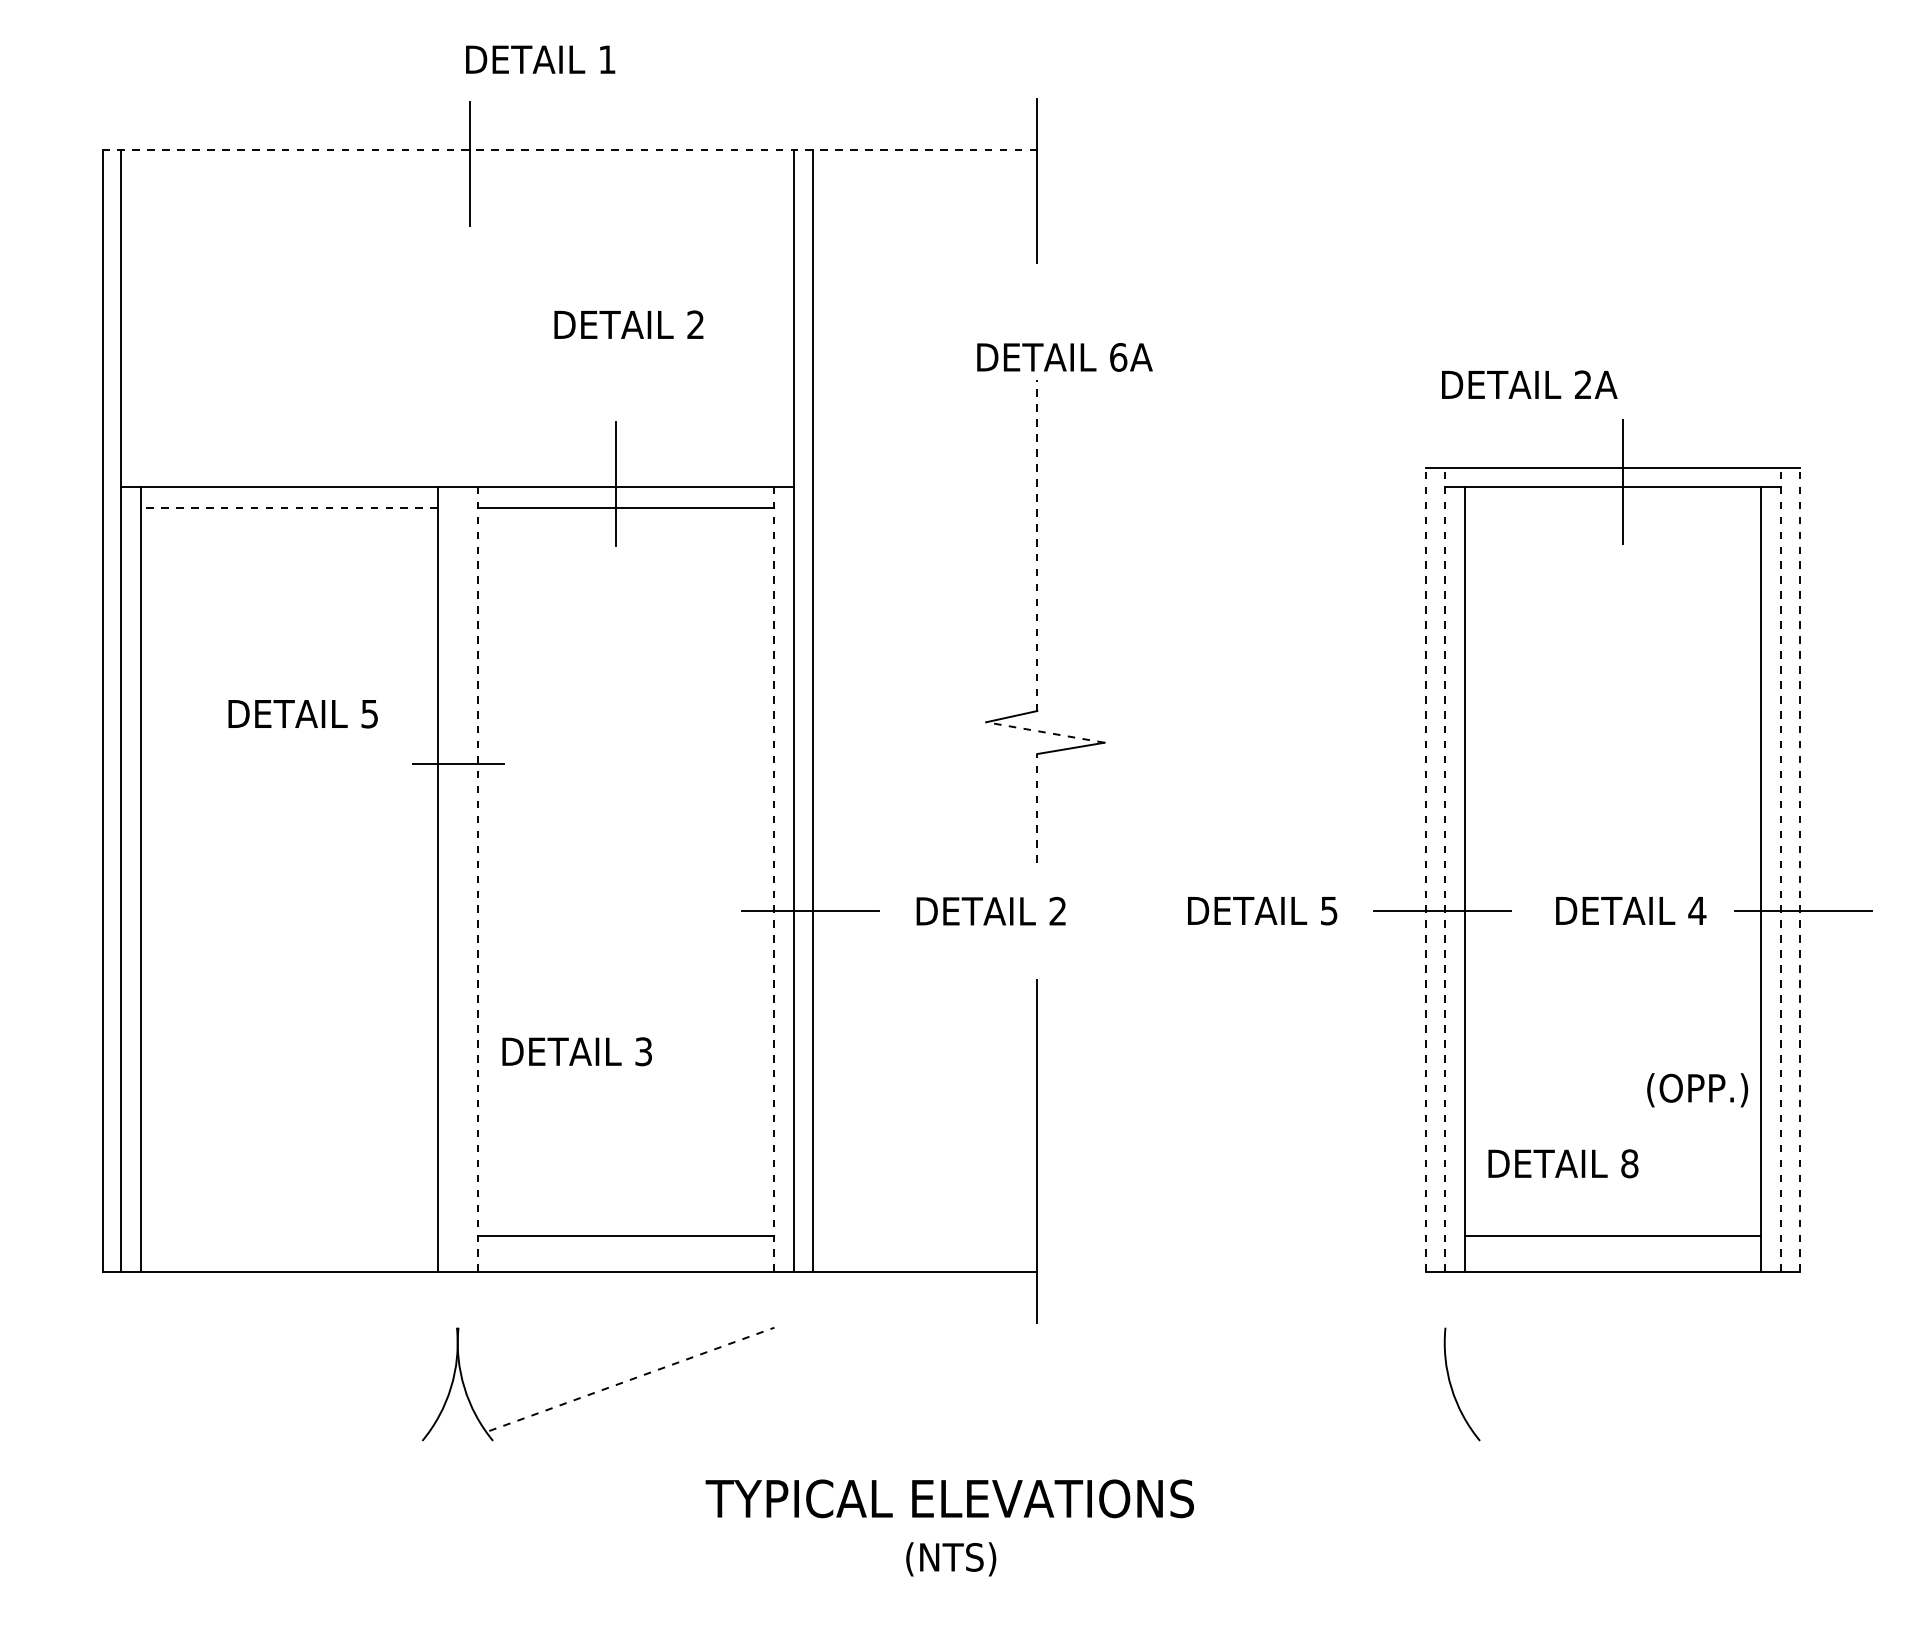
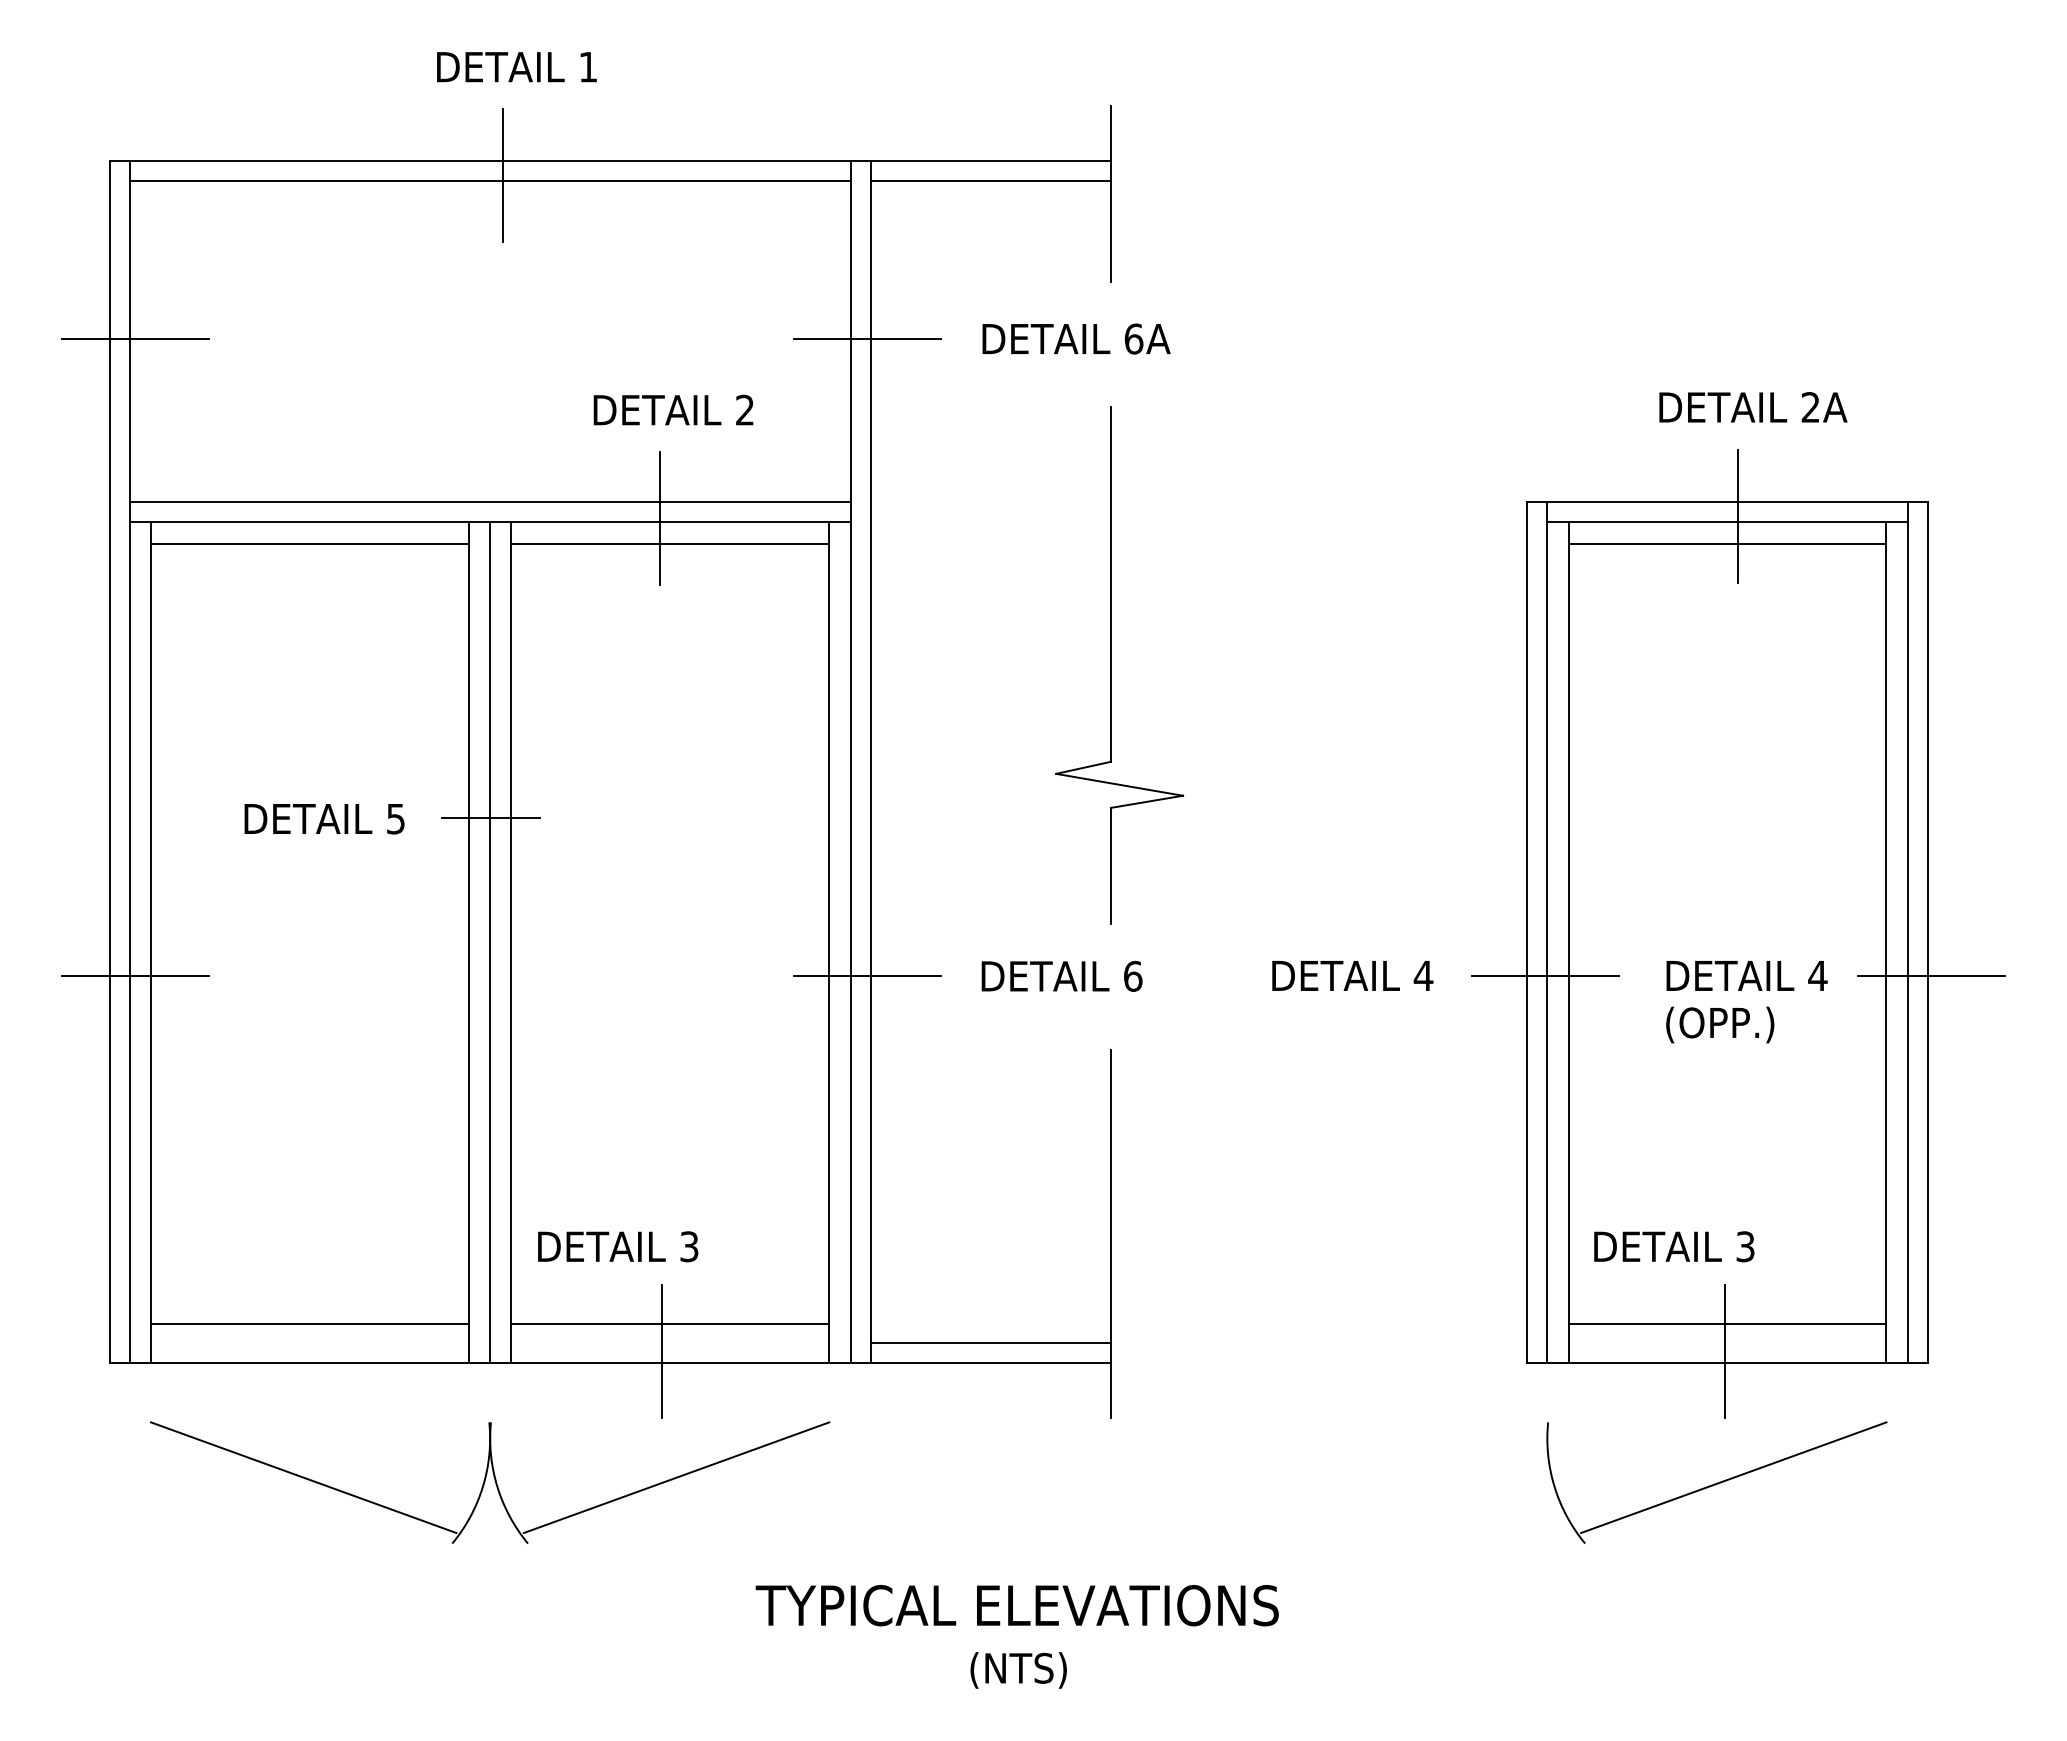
text: (540, 60) -> (516, 67), moved
line: (570, 150) -> (610, 161), dashed -> solid
line: (457, 169) -> (489, 181), added
line: (924, 169) -> (990, 181), added
line: (126, 315) -> (135, 338), added
line: (810, 315) -> (867, 338), added
text: (628, 324) -> (673, 409), moved
text: (1064, 356) -> (1076, 338), moved
text: (1529, 384) -> (1753, 407), moved
line: (457, 468) -> (489, 501), added
line: (289, 508) -> (309, 544), dashed -> solid
line: (1612, 508) -> (1727, 544), added
line: (1036, 544) -> (1110, 583), dashed -> solid
text: (303, 714) -> (324, 819), moved
line: (1045, 732) -> (1119, 784), dashed -> solid
line: (1036, 807) -> (1110, 865), dashed -> solid
line: (1426, 870) -> (1527, 932), dashed -> solid
line: (1444, 870) -> (1547, 932), dashed -> solid
line: (1780, 870) -> (1907, 932), dashed -> solid
line: (1799, 870) -> (1927, 932), dashed -> solid
line: (458, 878) -> (490, 941), added
line: (477, 879) -> (511, 942), dashed -> solid
line: (774, 879) -> (829, 942), dashed -> solid
text: (1058, 910) -> (1133, 975), 2 -> 6
line: (126, 911) -> (135, 976), added
text: (1329, 911) -> (1423, 976), 5 -> 4
text: (577, 1051) -> (618, 1246), moved
text: (1697, 1089) -> (1720, 1024), moved
text: (1629, 1163) -> (1745, 1246), 8 -> 3
line: (289, 1235) -> (309, 1323), added
line: (924, 1253) -> (990, 1342), added
line: (618, 1260) -> (662, 1350), added
line: (1611, 1260) -> (1725, 1350), added
line: (283, 1379) -> (303, 1477), added
line: (632, 1379) -> (677, 1477), dashed -> solid
line: (1618, 1379) -> (1733, 1477), added

